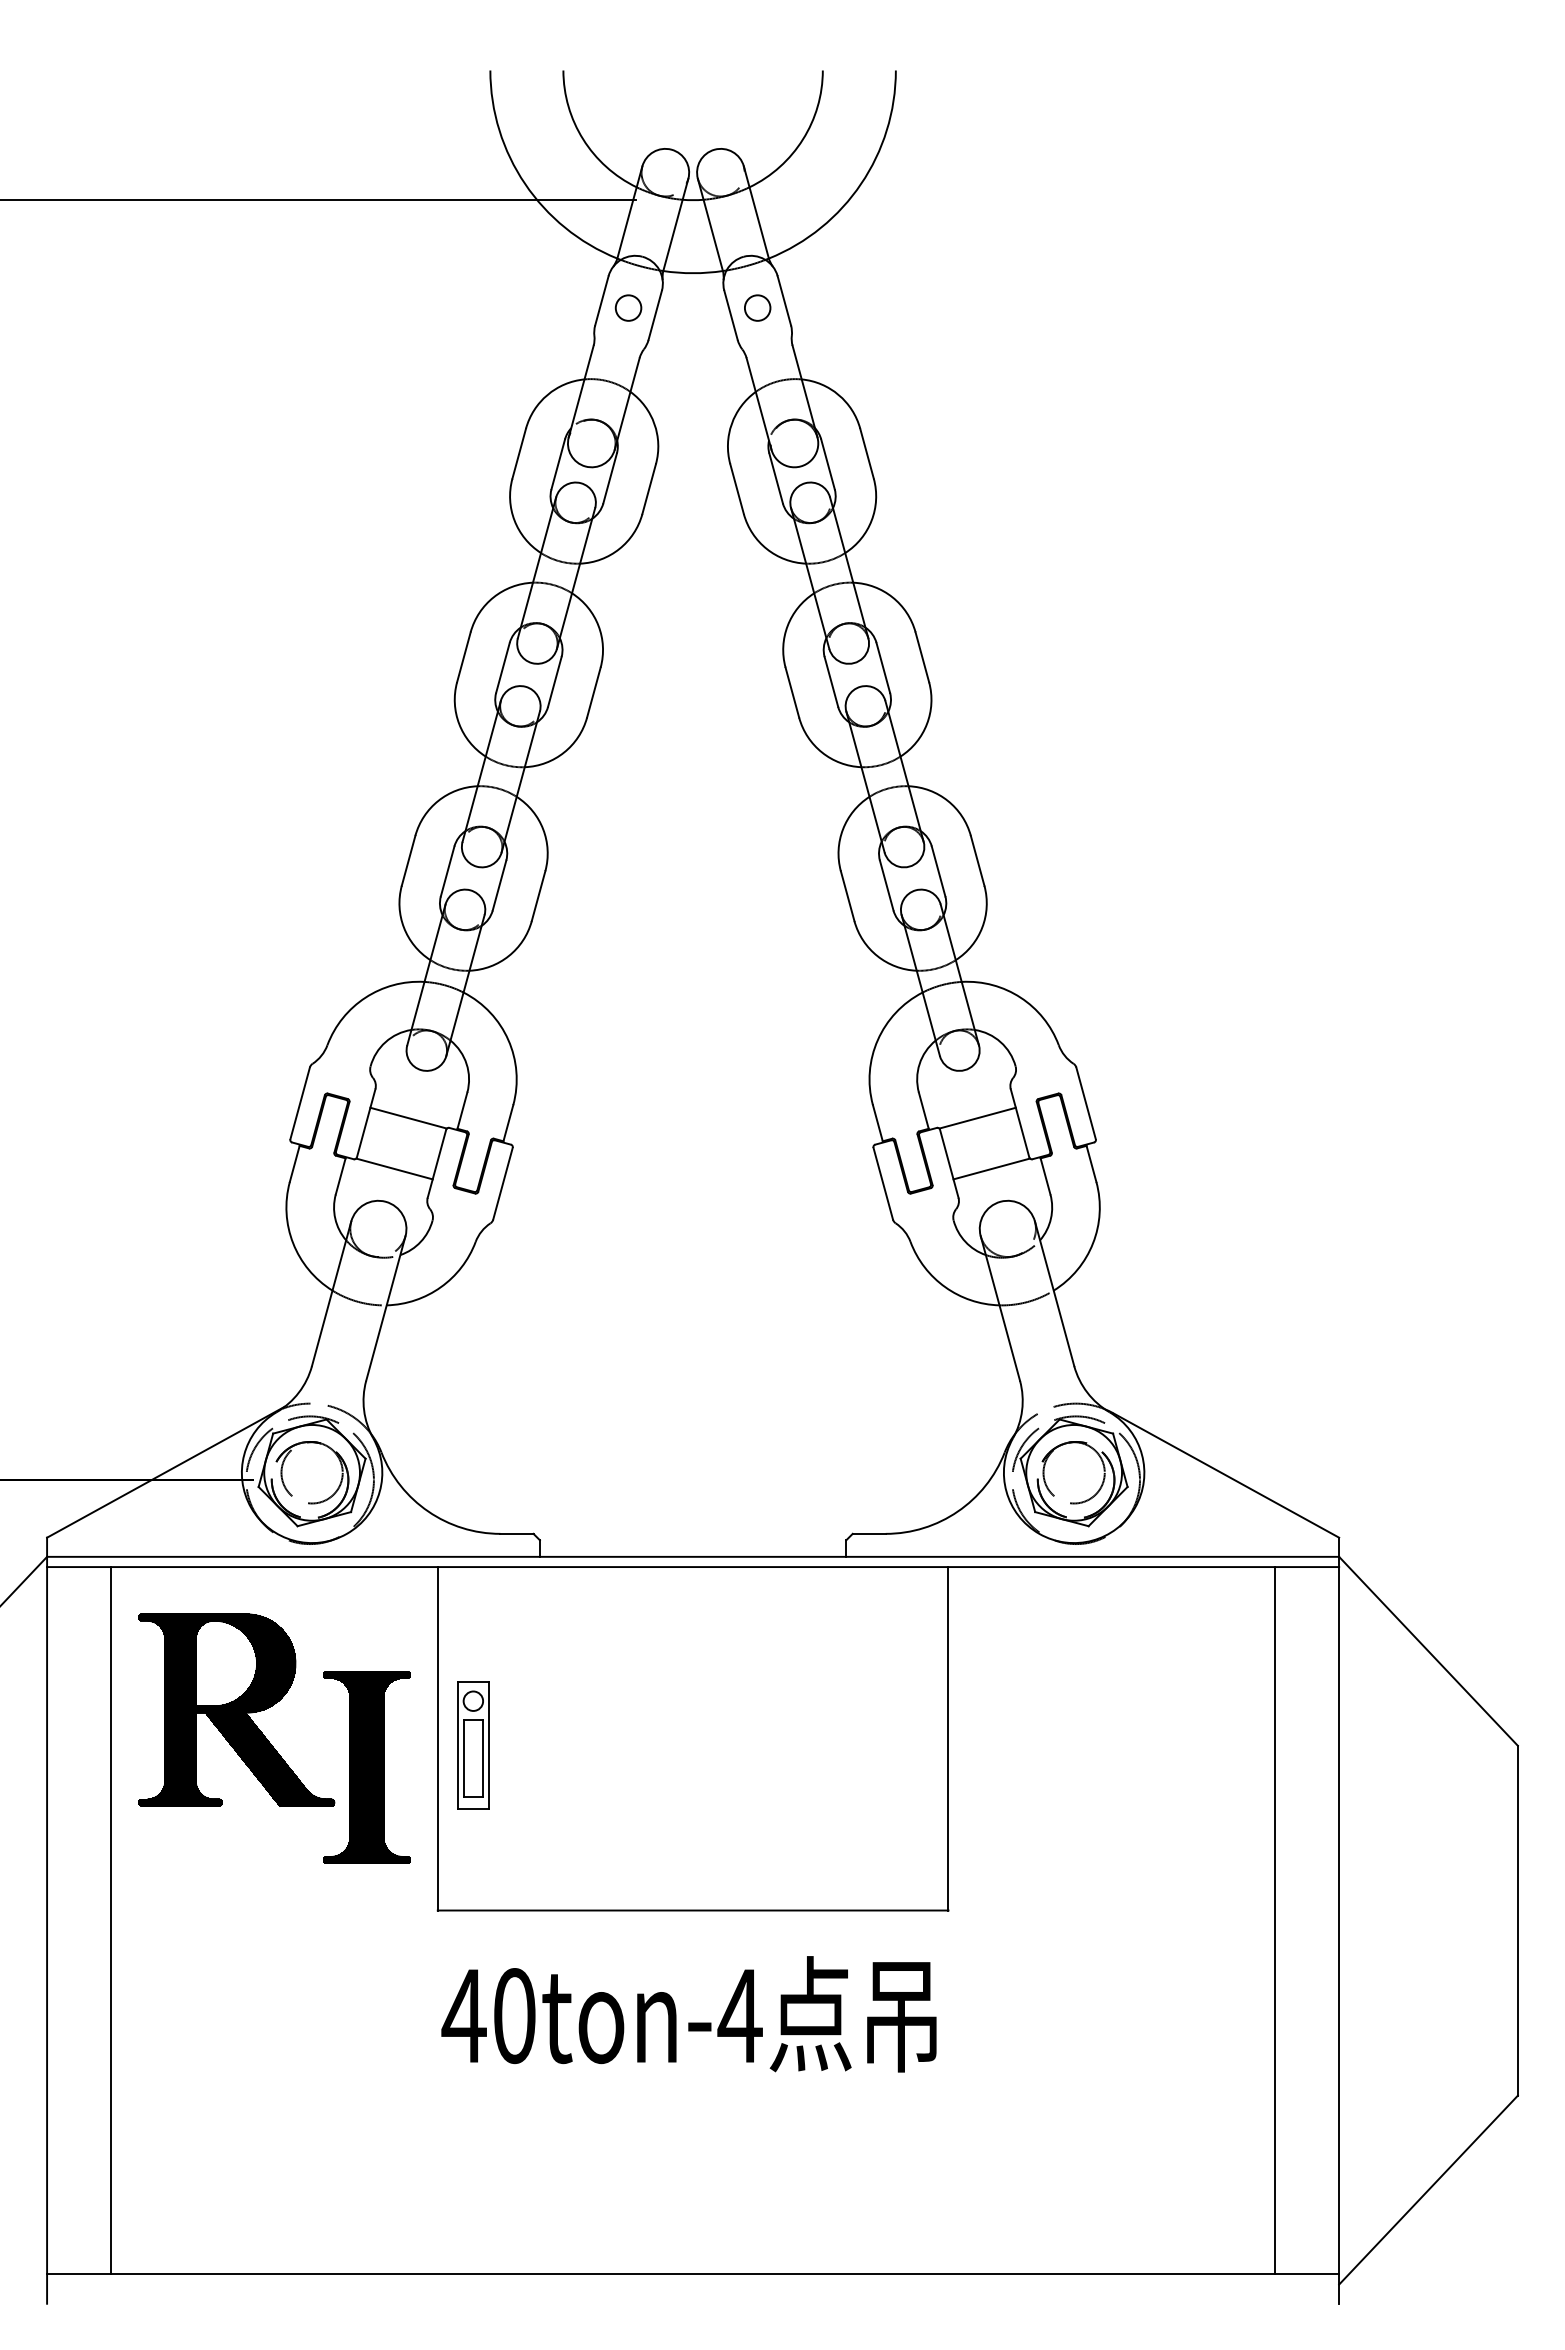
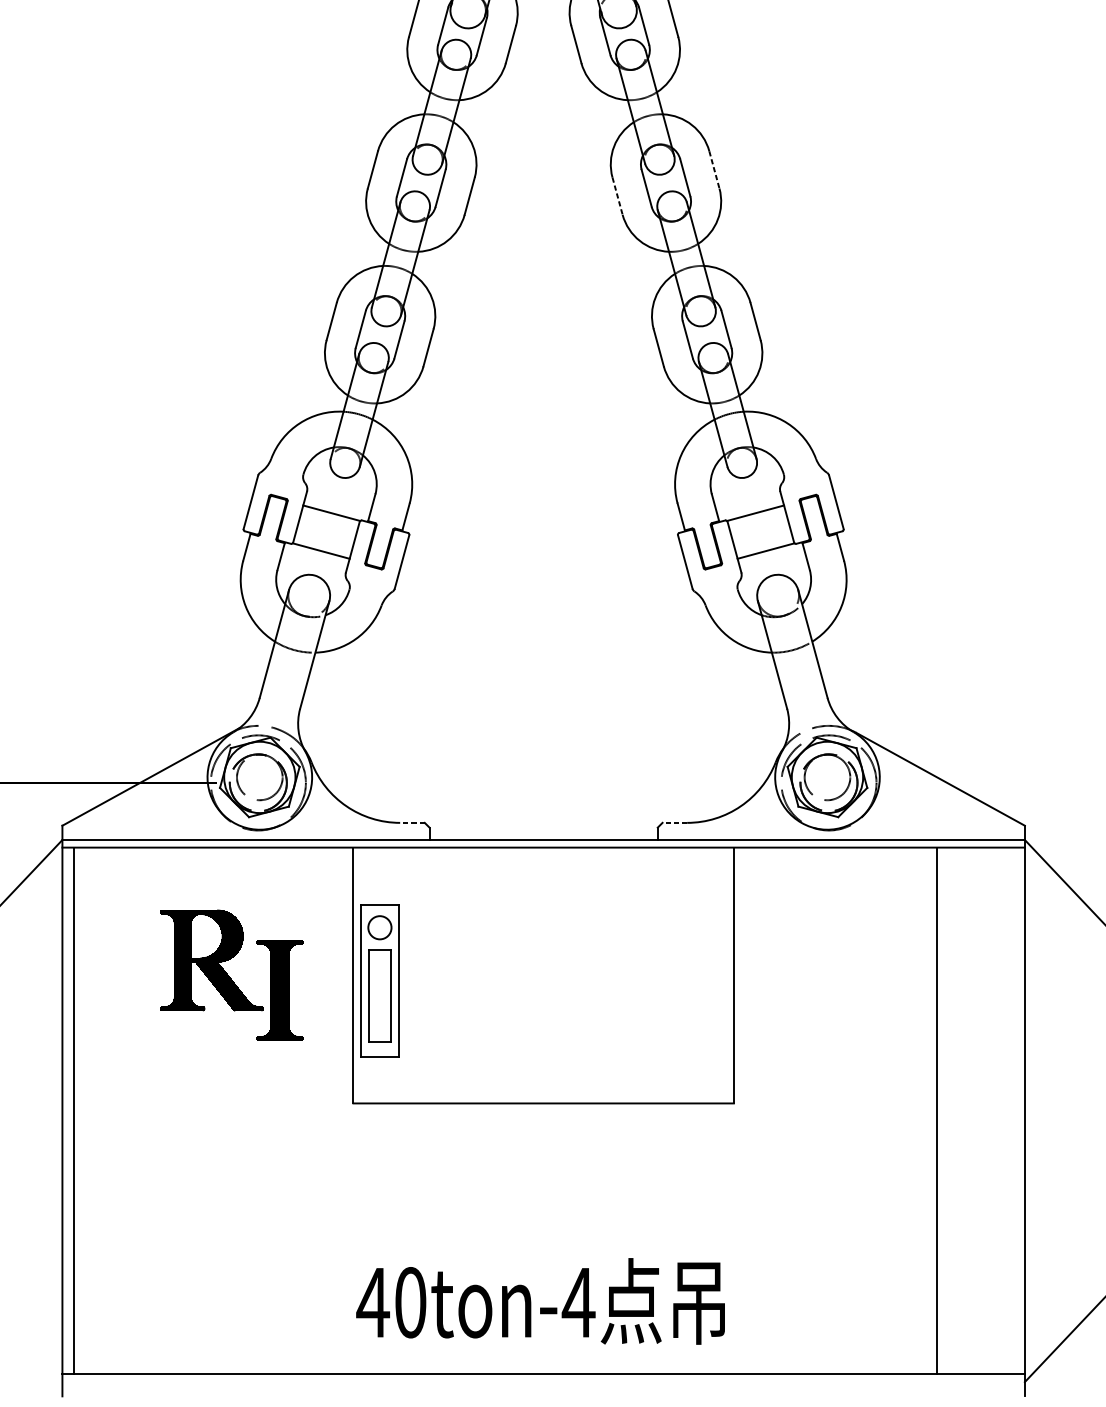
line: (922, 657) -> (714, 170), solid -> dashed
line: (792, 692) -> (617, 196), solid -> dashed
line: (517, 1533) -> (412, 822), solid -> dashed
line: (869, 1533) -> (675, 822), solid -> dashed
part: (274, 1738) -> (231, 975), size x0.7
part: (473, 1745) -> (380, 980), size x1.6
line: (110, 1920) -> (73, 1110), moved
line: (1275, 1920) -> (937, 1110), moved
text: (688, 2014) -> (540, 1301), moved

